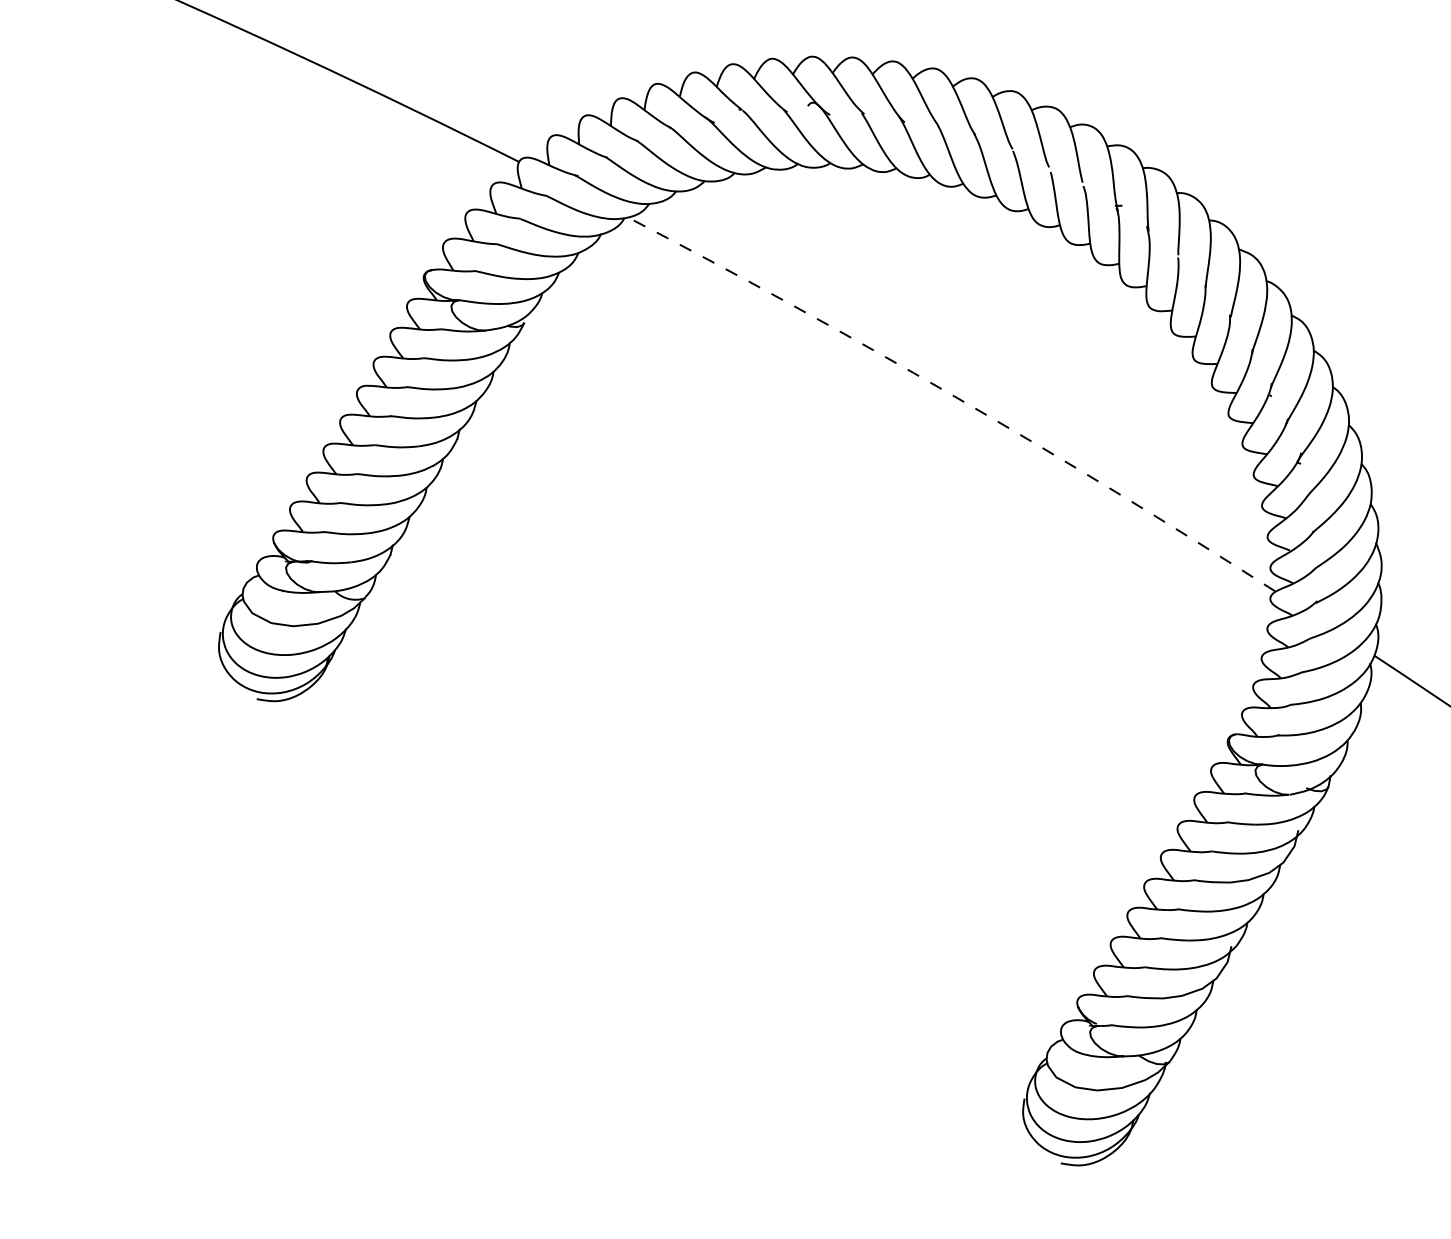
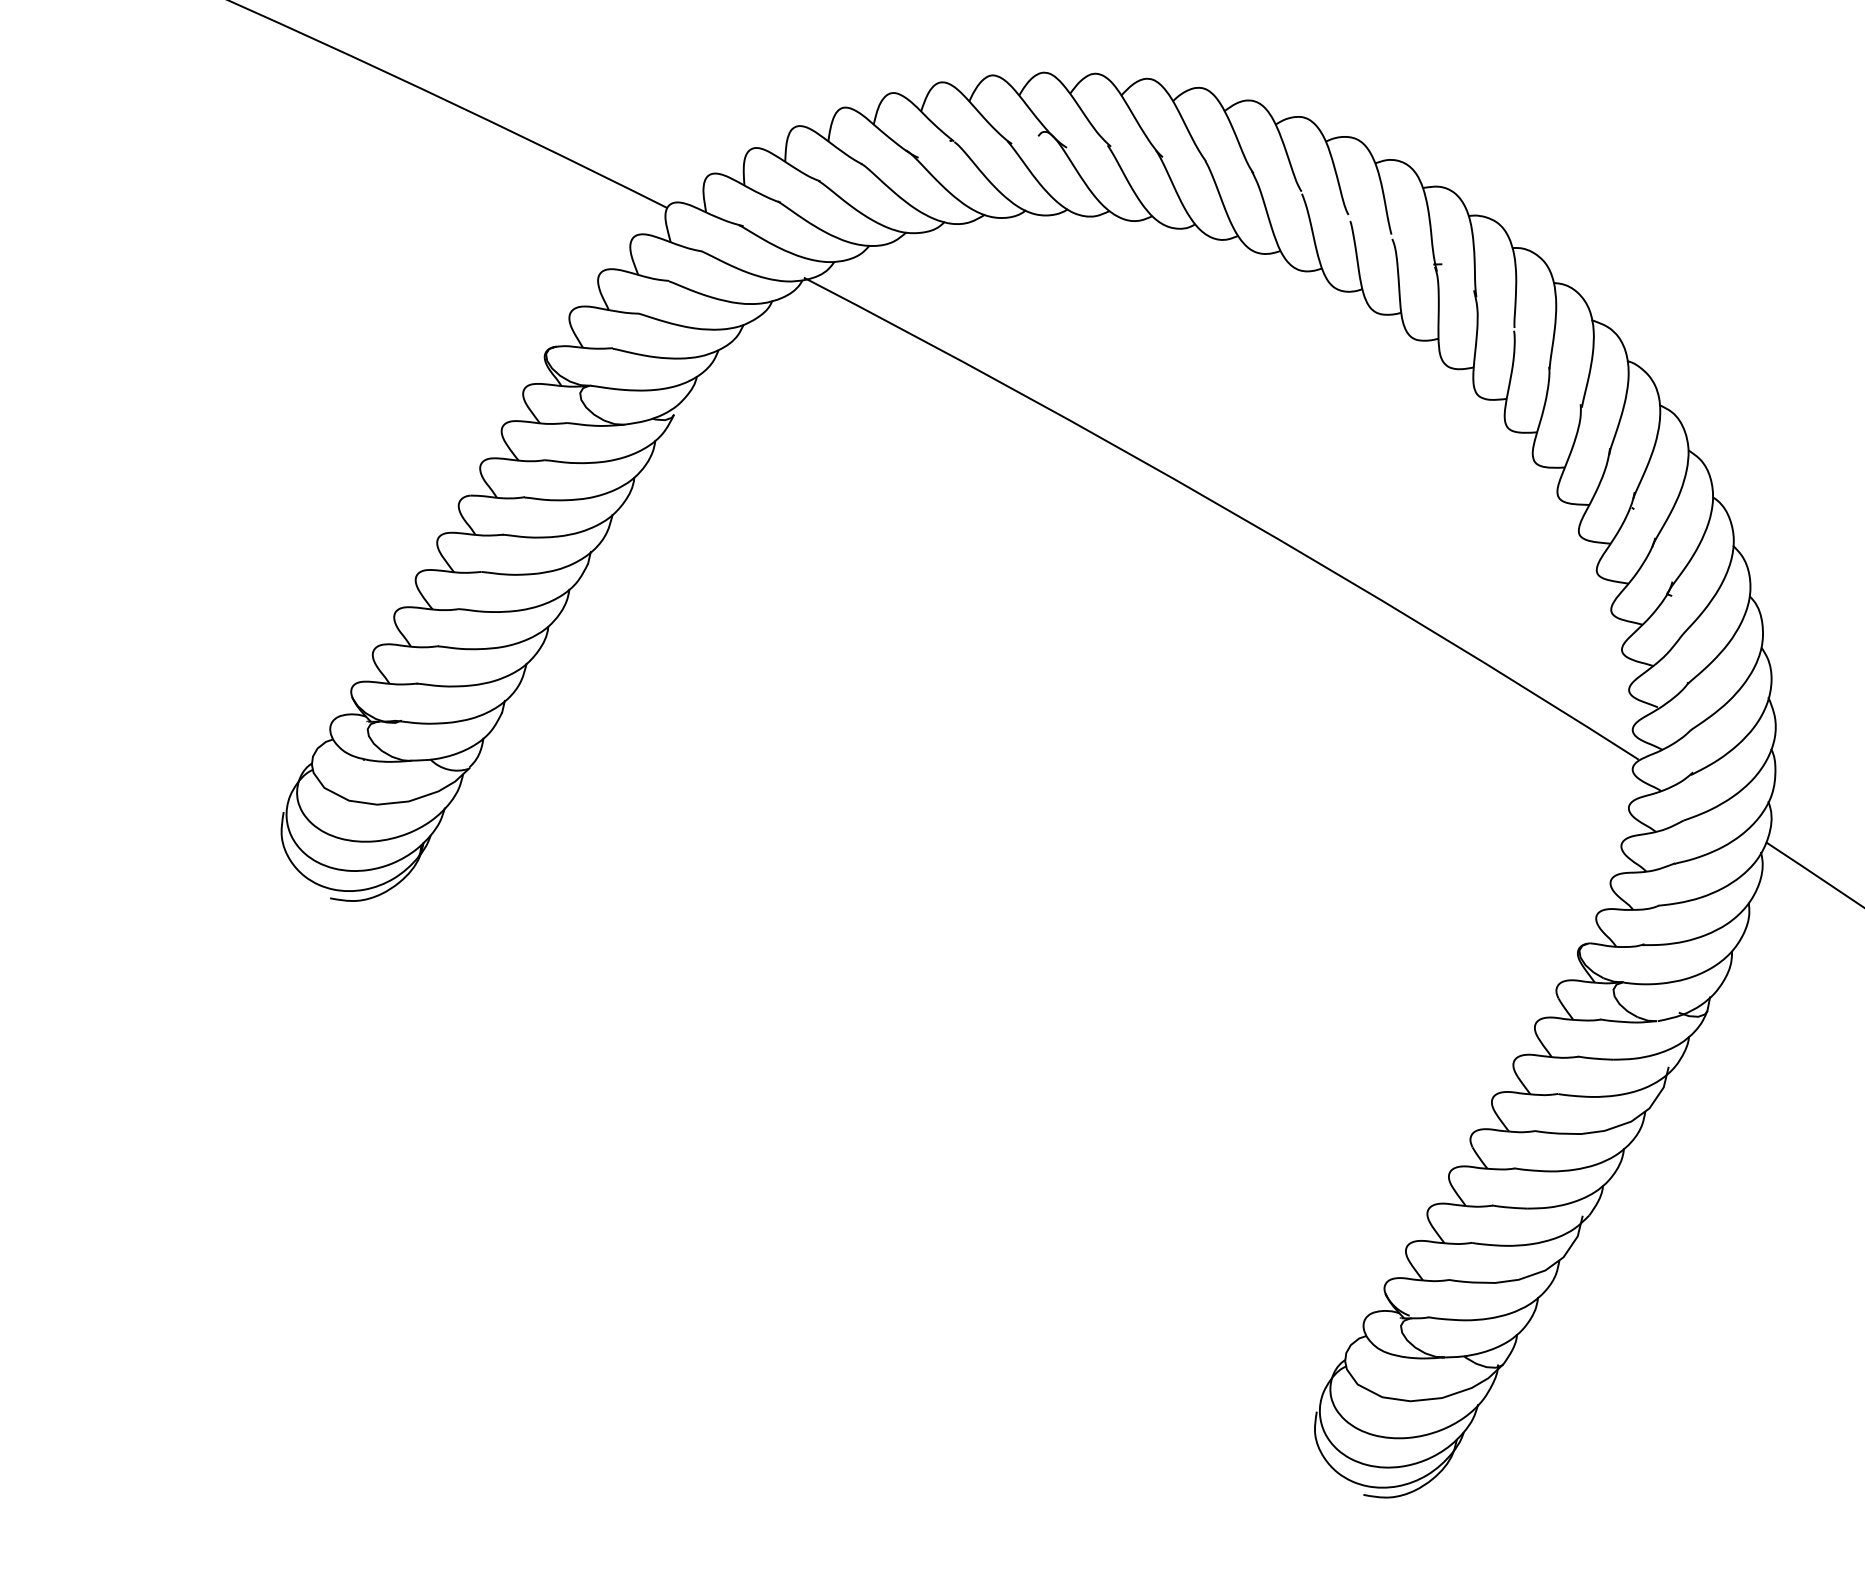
arc: (954, 396) -> (1226, 509), dashed -> solid

